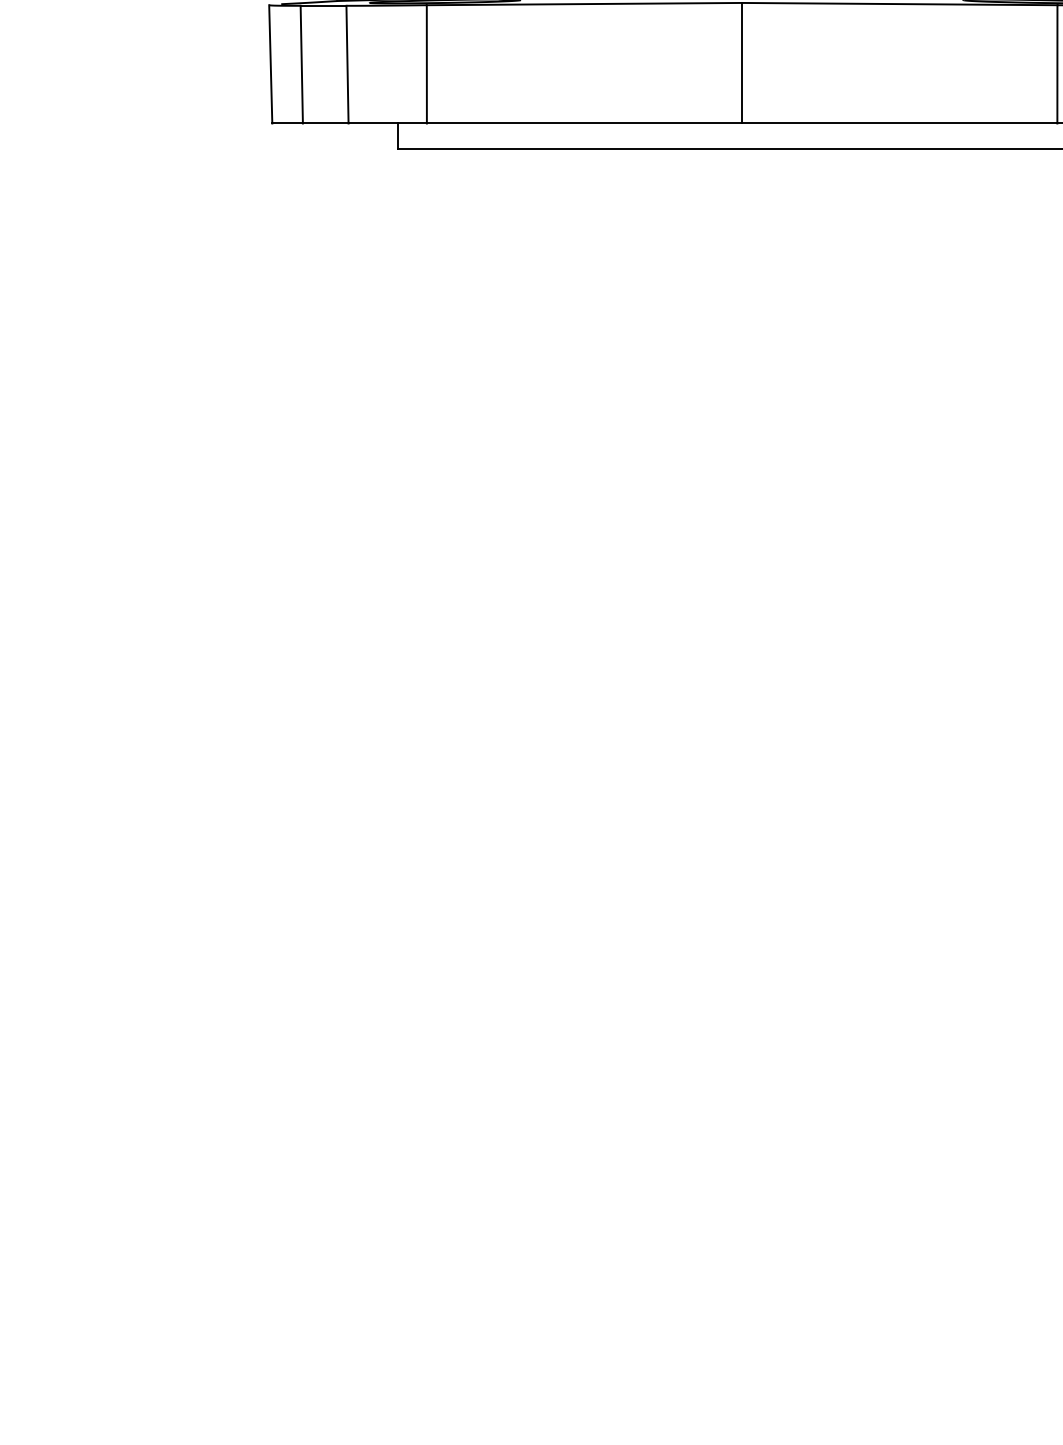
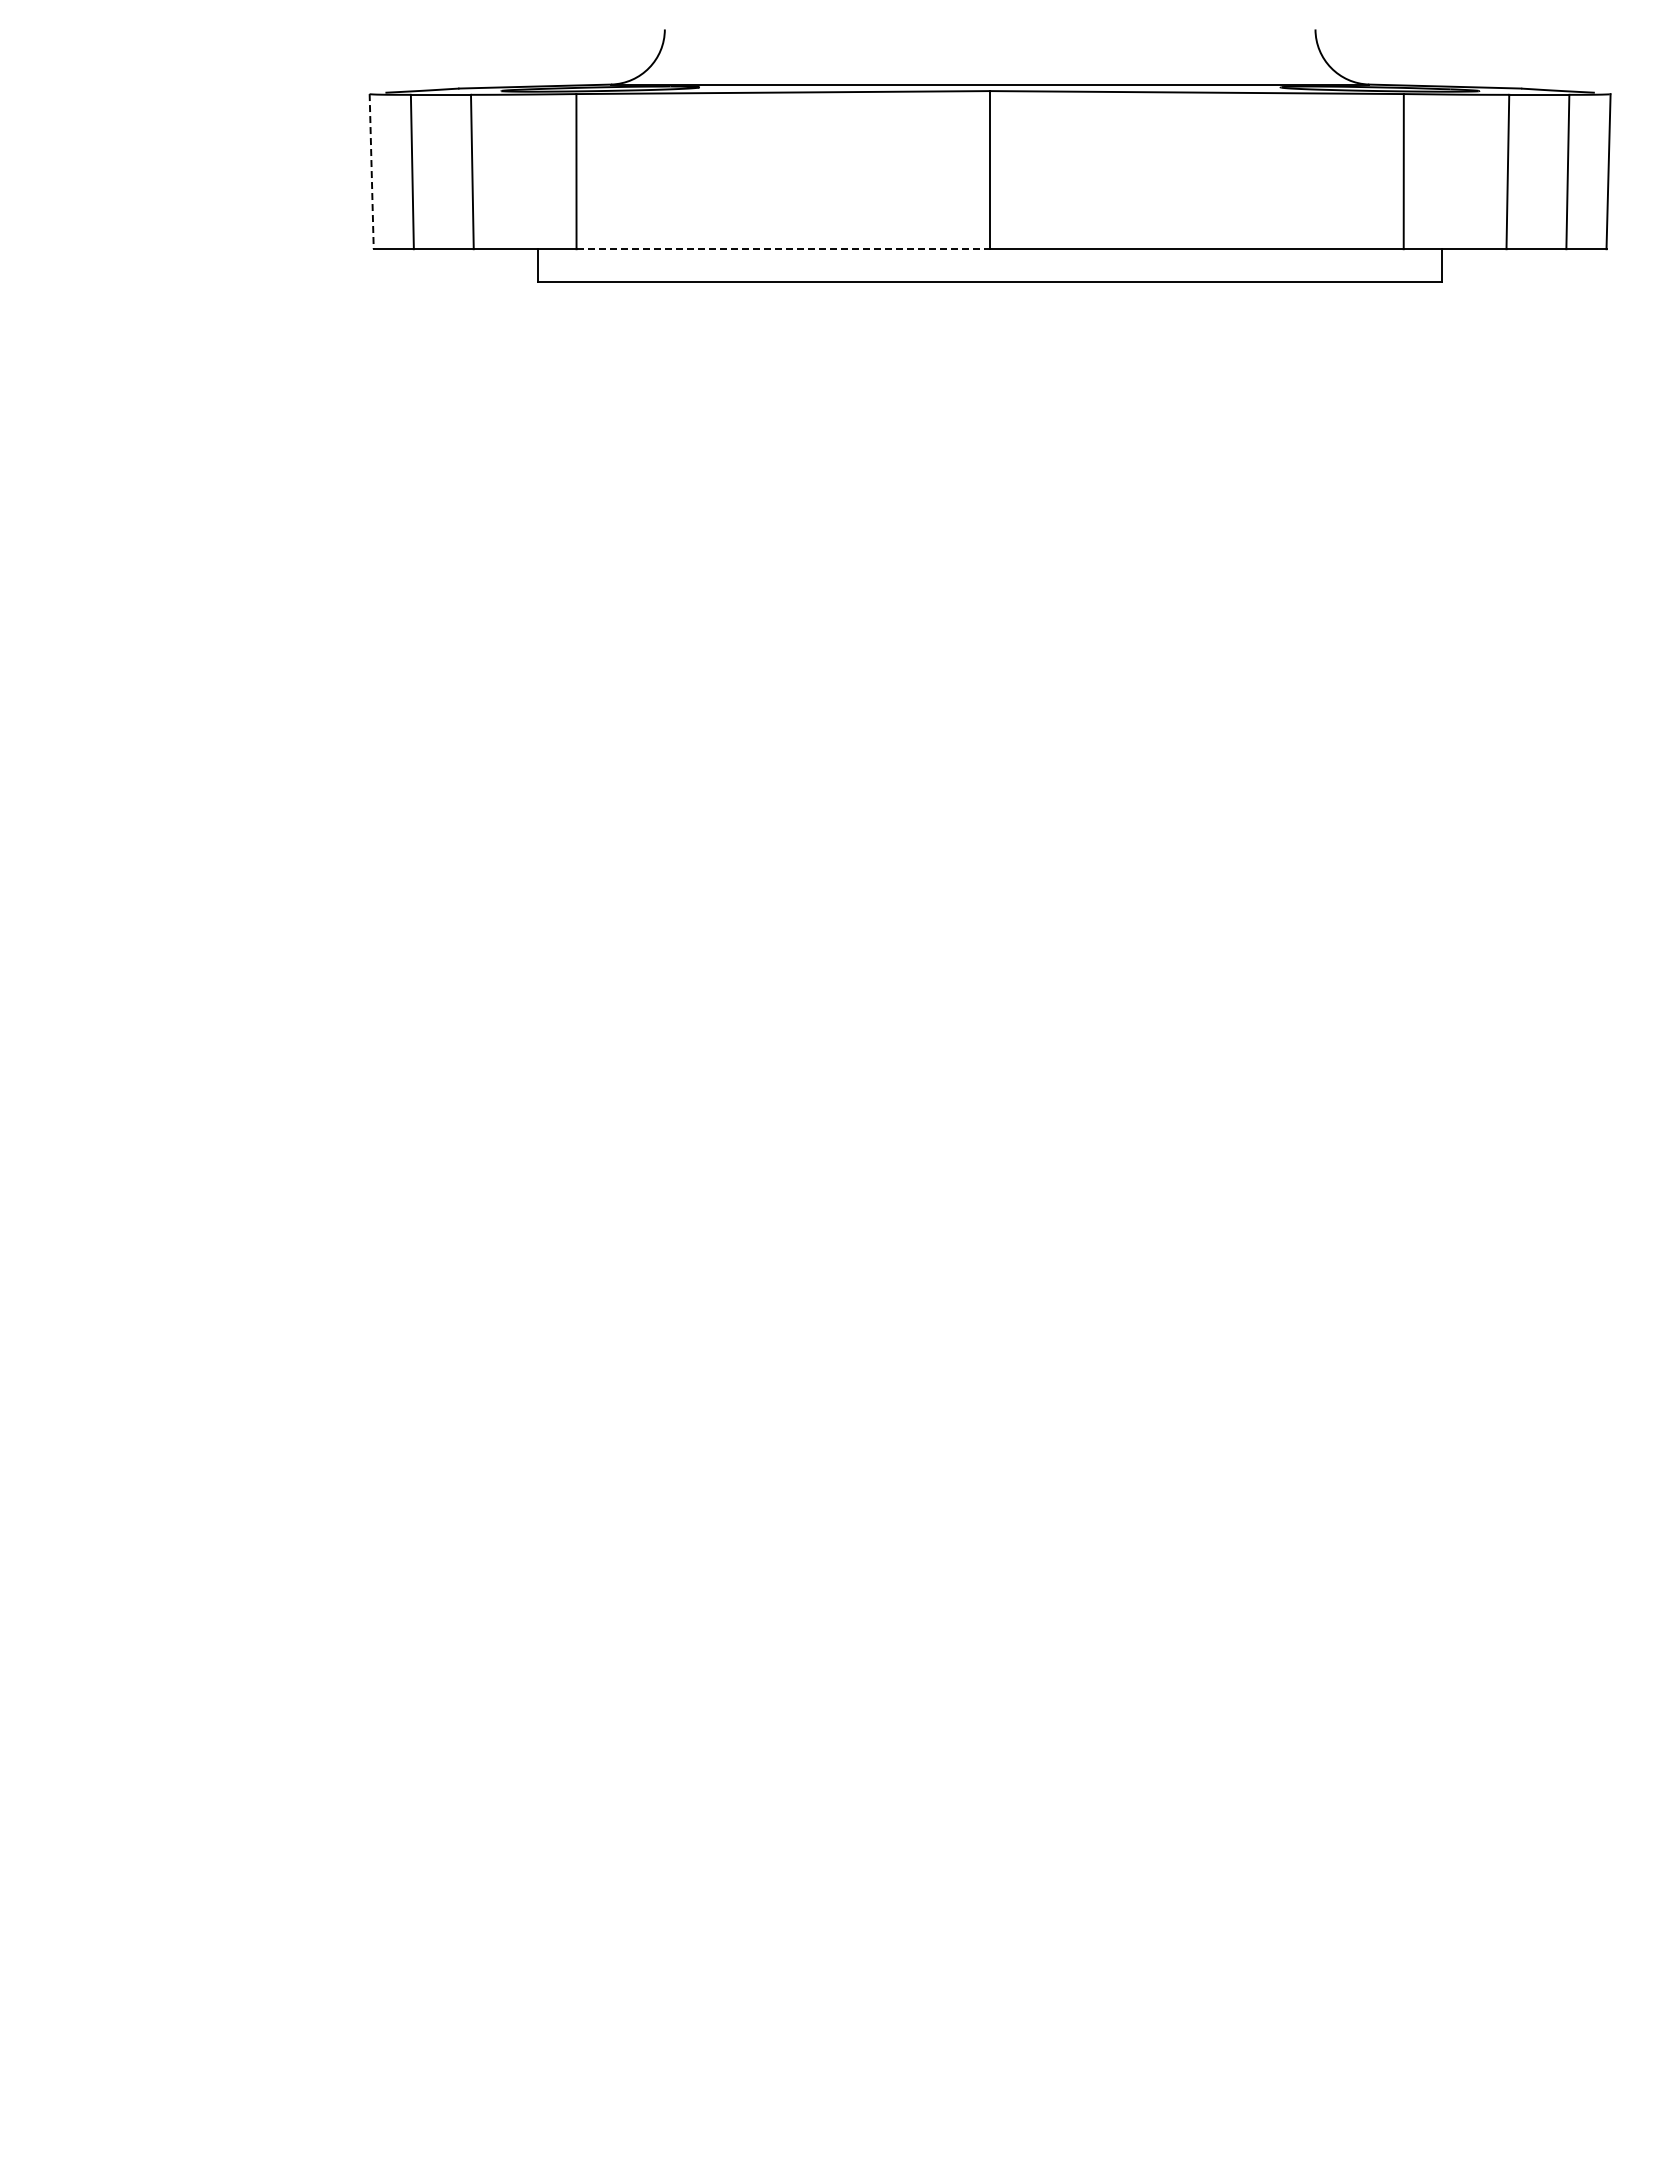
line: (270, 64) -> (371, 171), solid -> dashed
line: (584, 123) -> (783, 249), solid -> dashed

